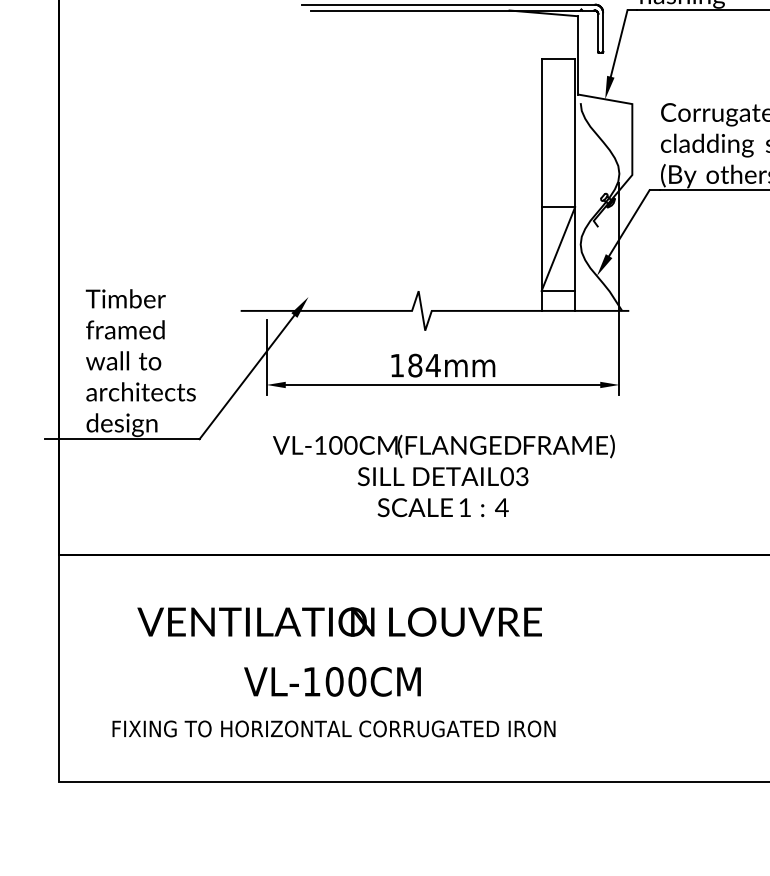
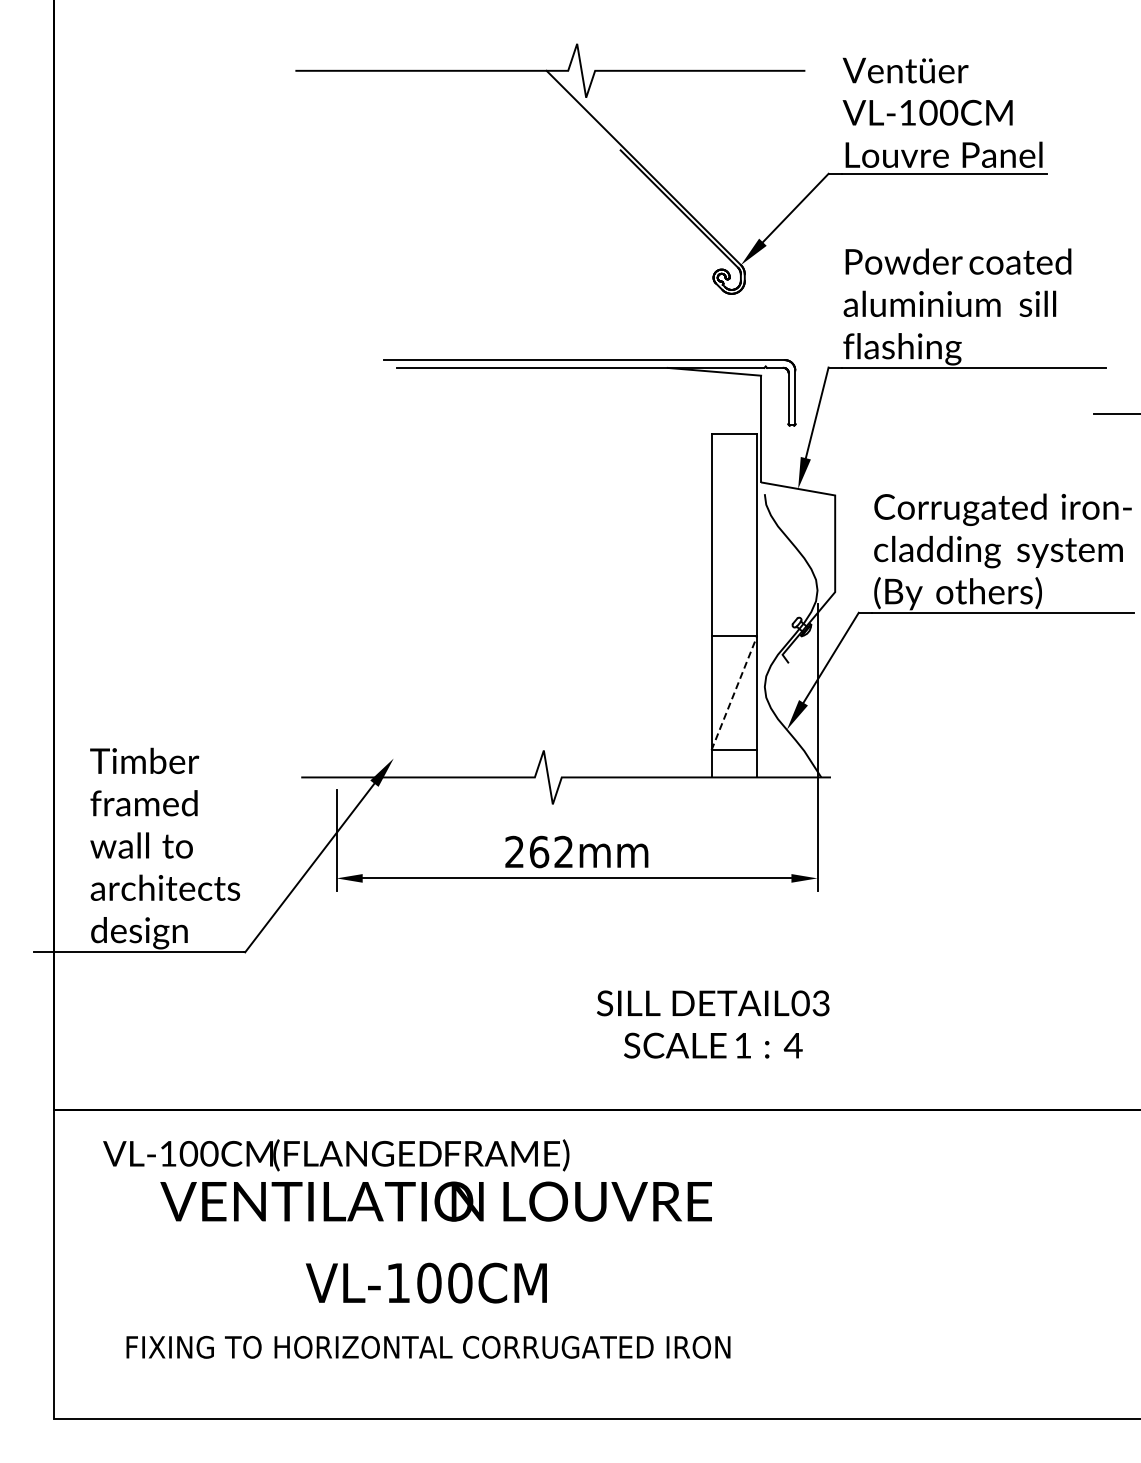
line: (558, 248) -> (734, 692), solid -> dashed
text: (415, 365) -> (539, 851), 184mm -> 262mm
text: (444, 446) -> (336, 1155), moved
text: (443, 492) -> (713, 1024), moved

